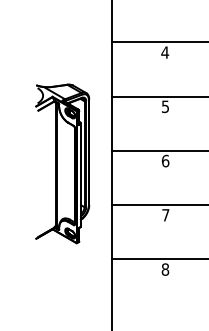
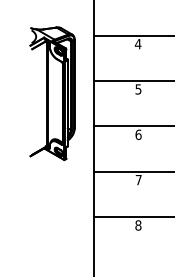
part: (62, 163) -> (52, 93), moved

